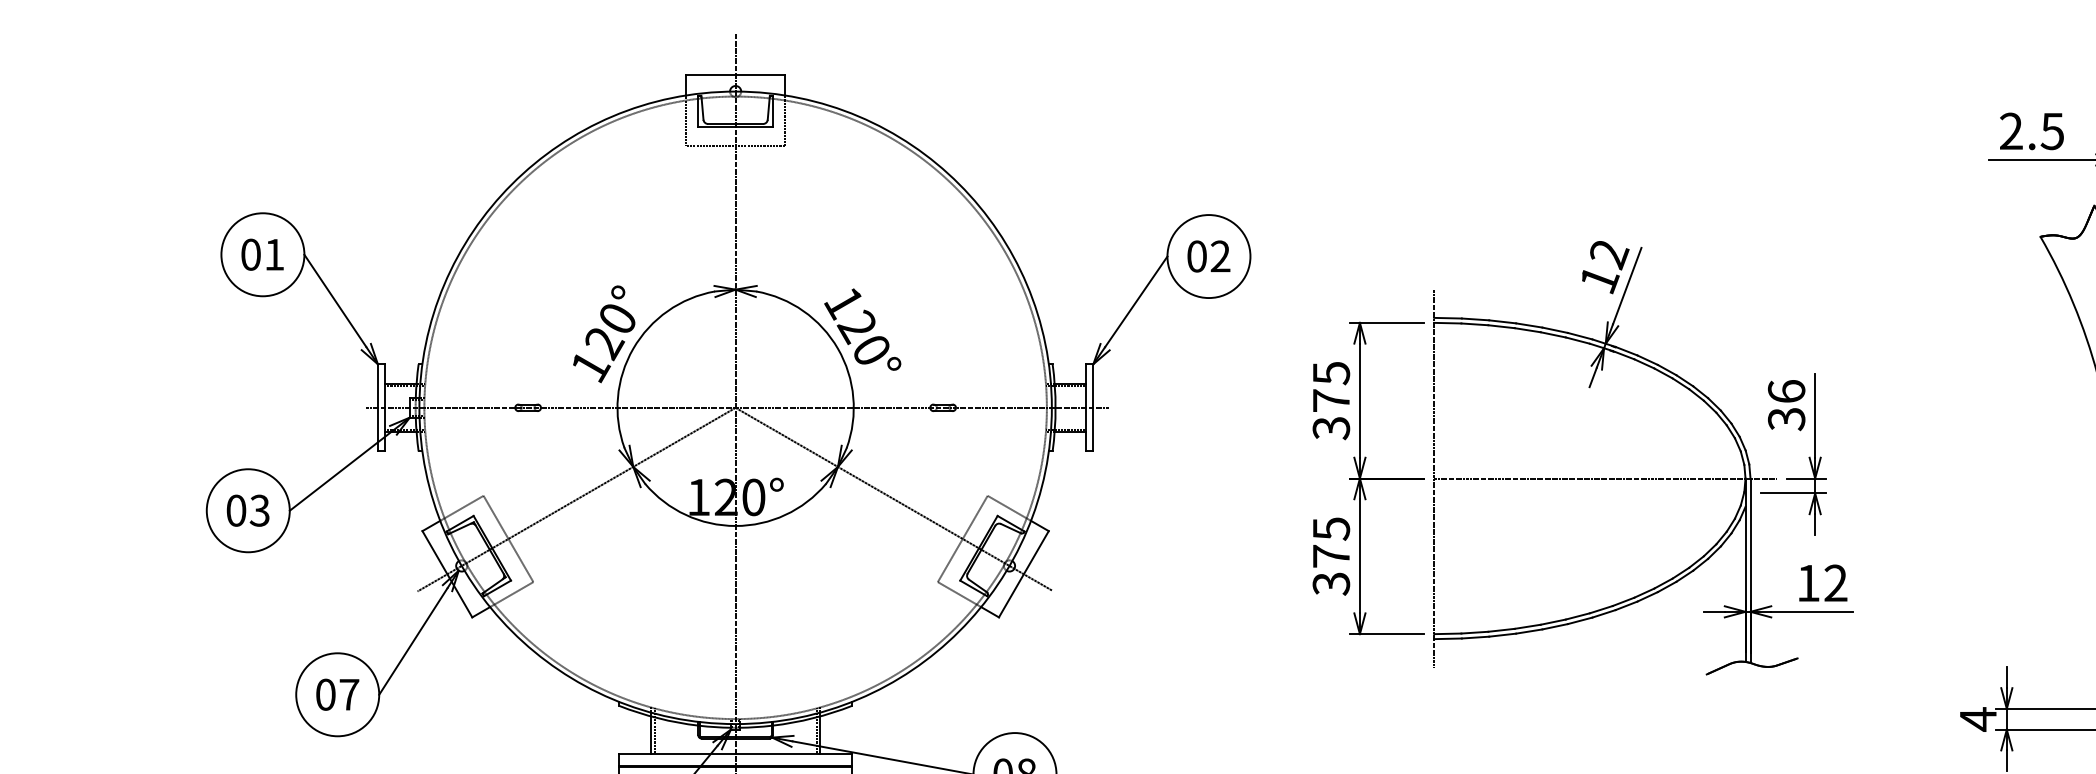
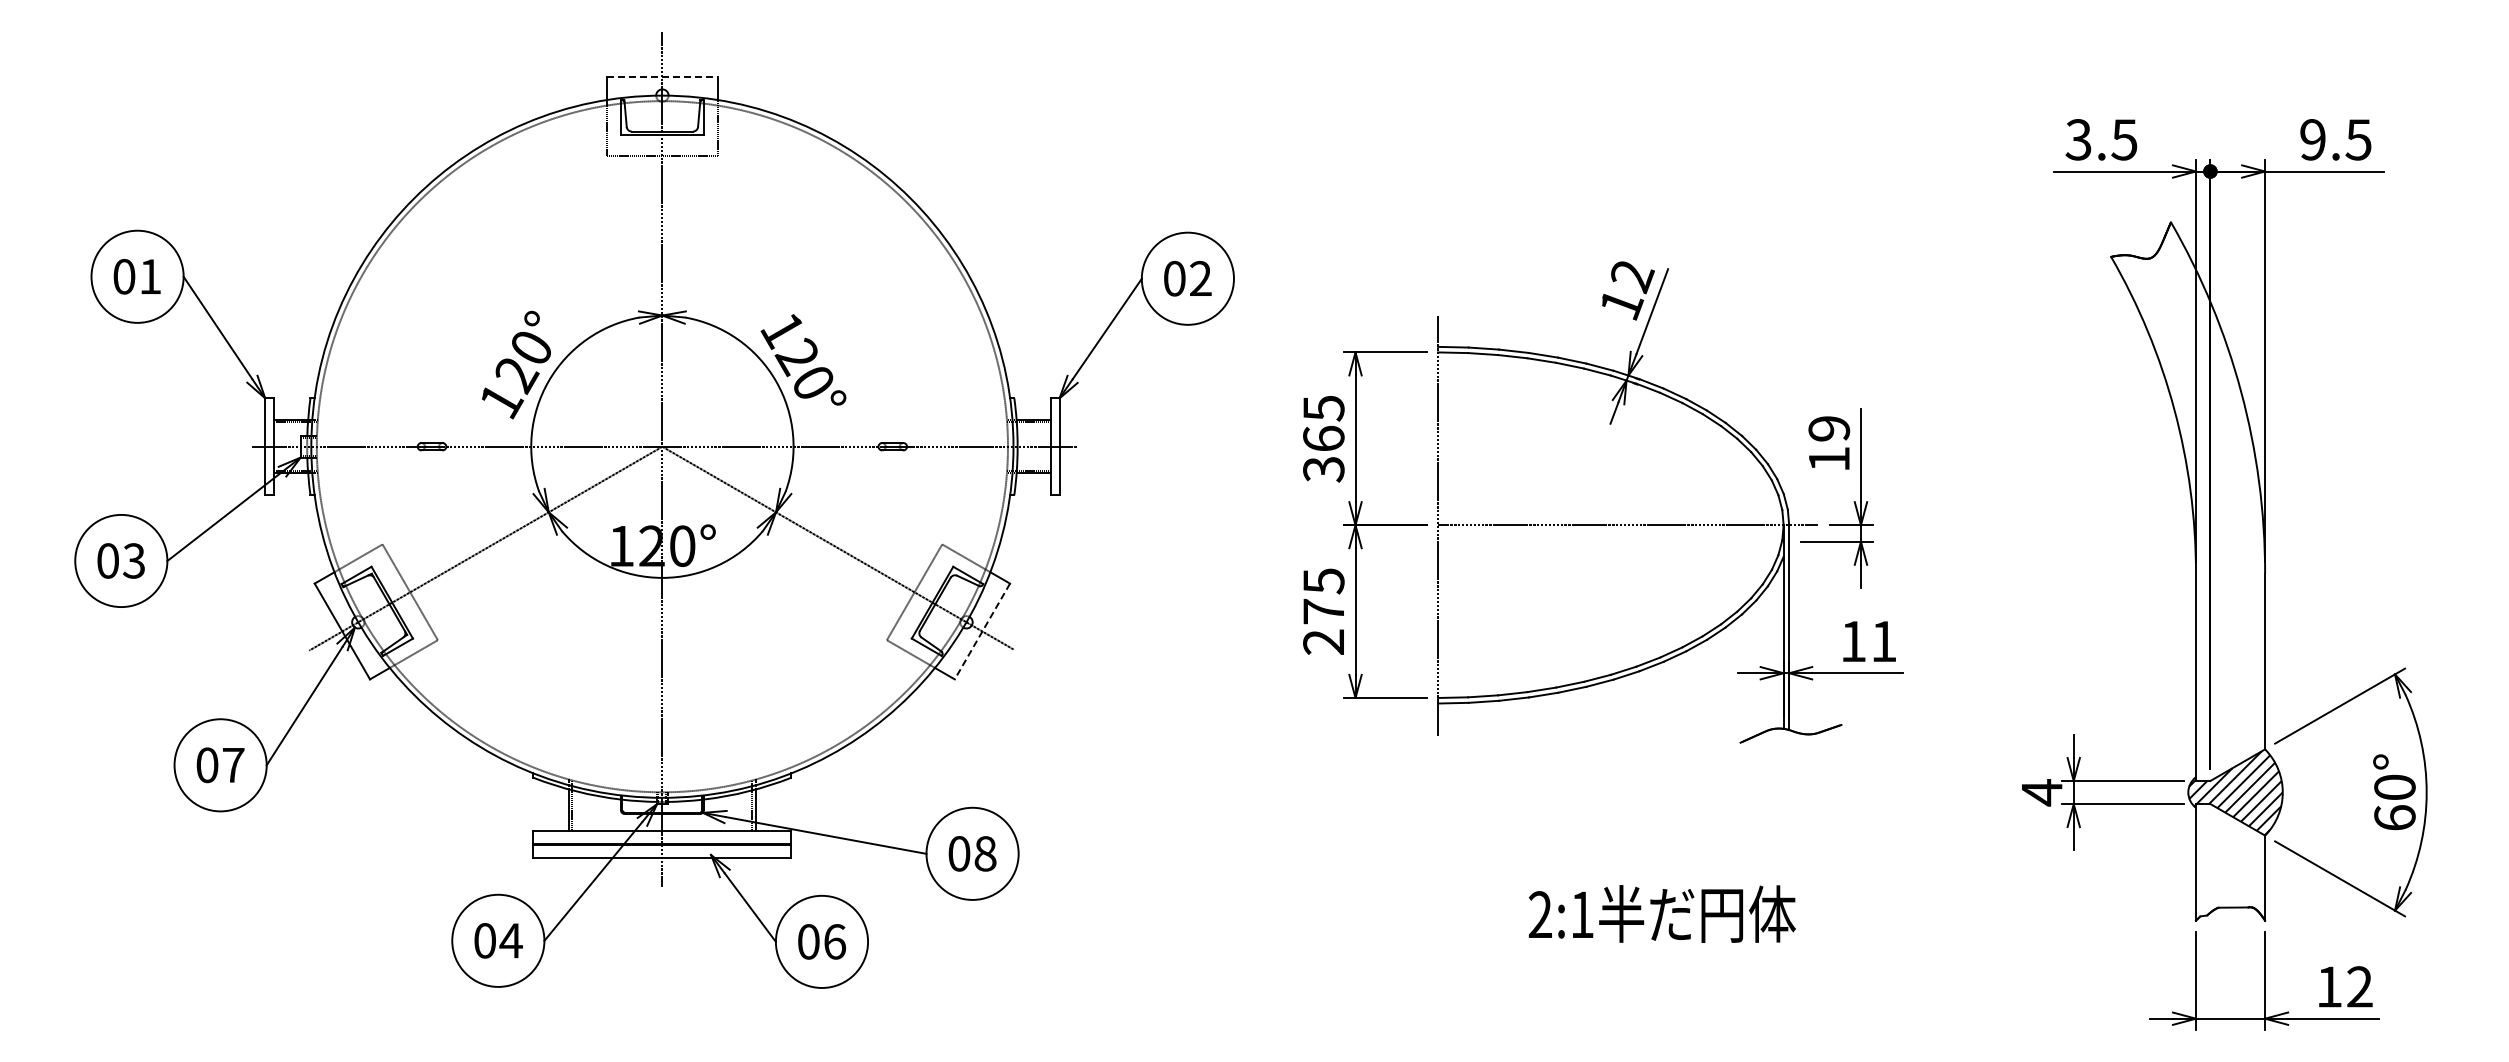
line: (735, 75) -> (662, 77), solid -> dashed
text: (2011, 131) -> (2078, 139), 2.5 -> 3.5
text: (1331, 400) -> (1323, 438), 375 -> 365
text: (1786, 404) -> (1829, 443), 36 -> 19
line: (1023, 574) -> (982, 631), solid -> dashed
text: (1835, 582) -> (1883, 640), 12 -> 11
text: (1331, 584) -> (1323, 642), 375 -> 275

